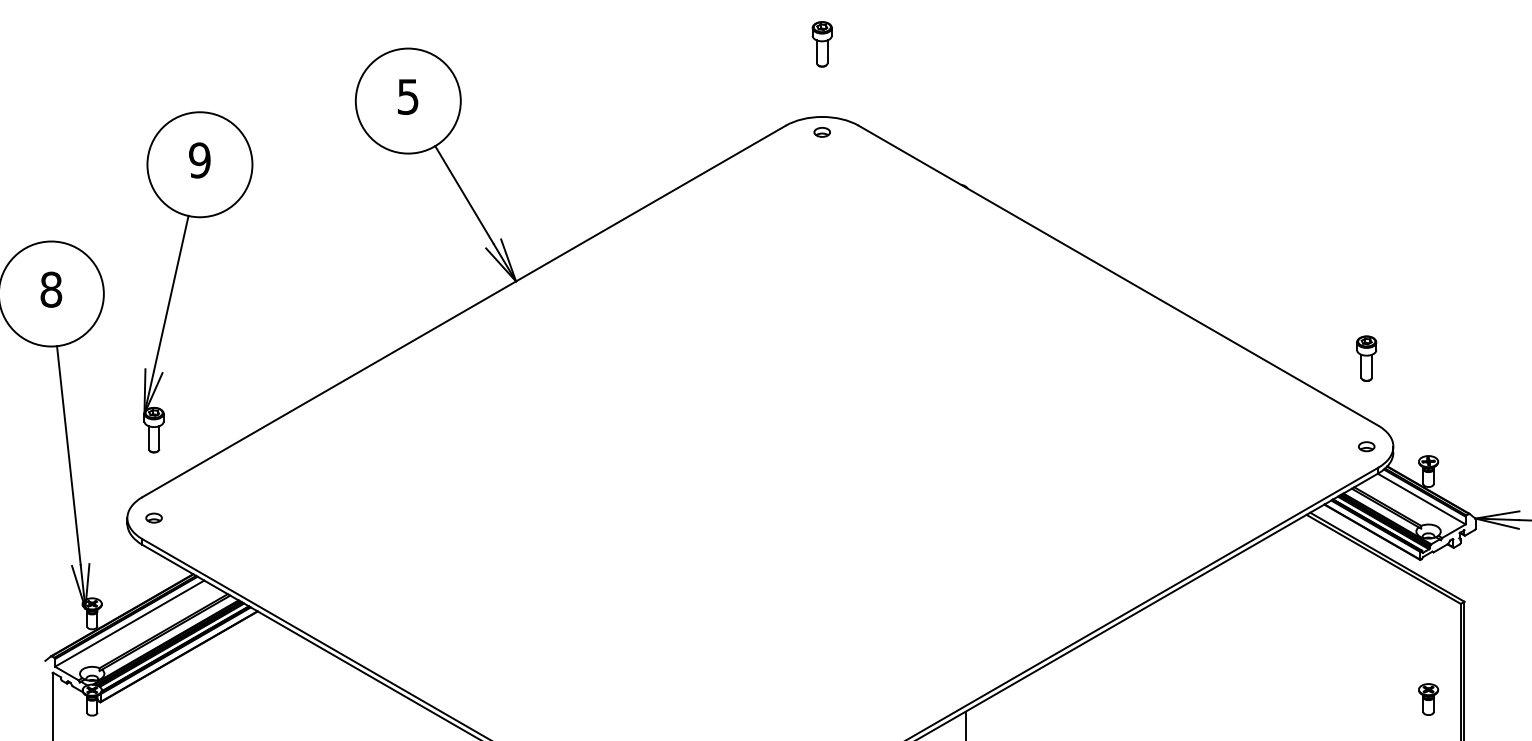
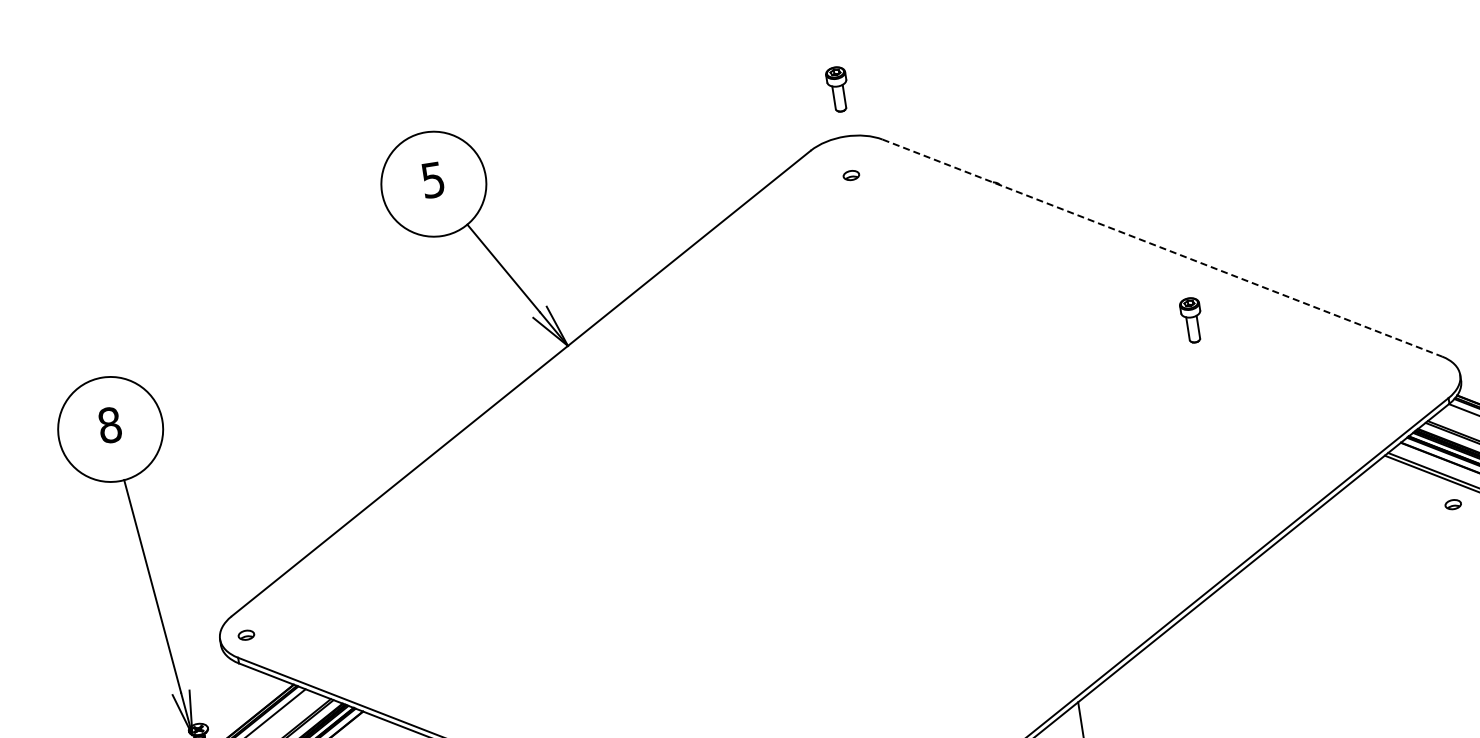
part: (821, 44) -> (837, 89), moved
part: (821, 132) -> (850, 175), moved
part: (176, 275) -> (231, 392), removed
line: (1118, 275) -> (1162, 247), solid -> dashed
part: (1366, 358) -> (1191, 320), moved
part: (1366, 446) -> (1453, 504), moved

